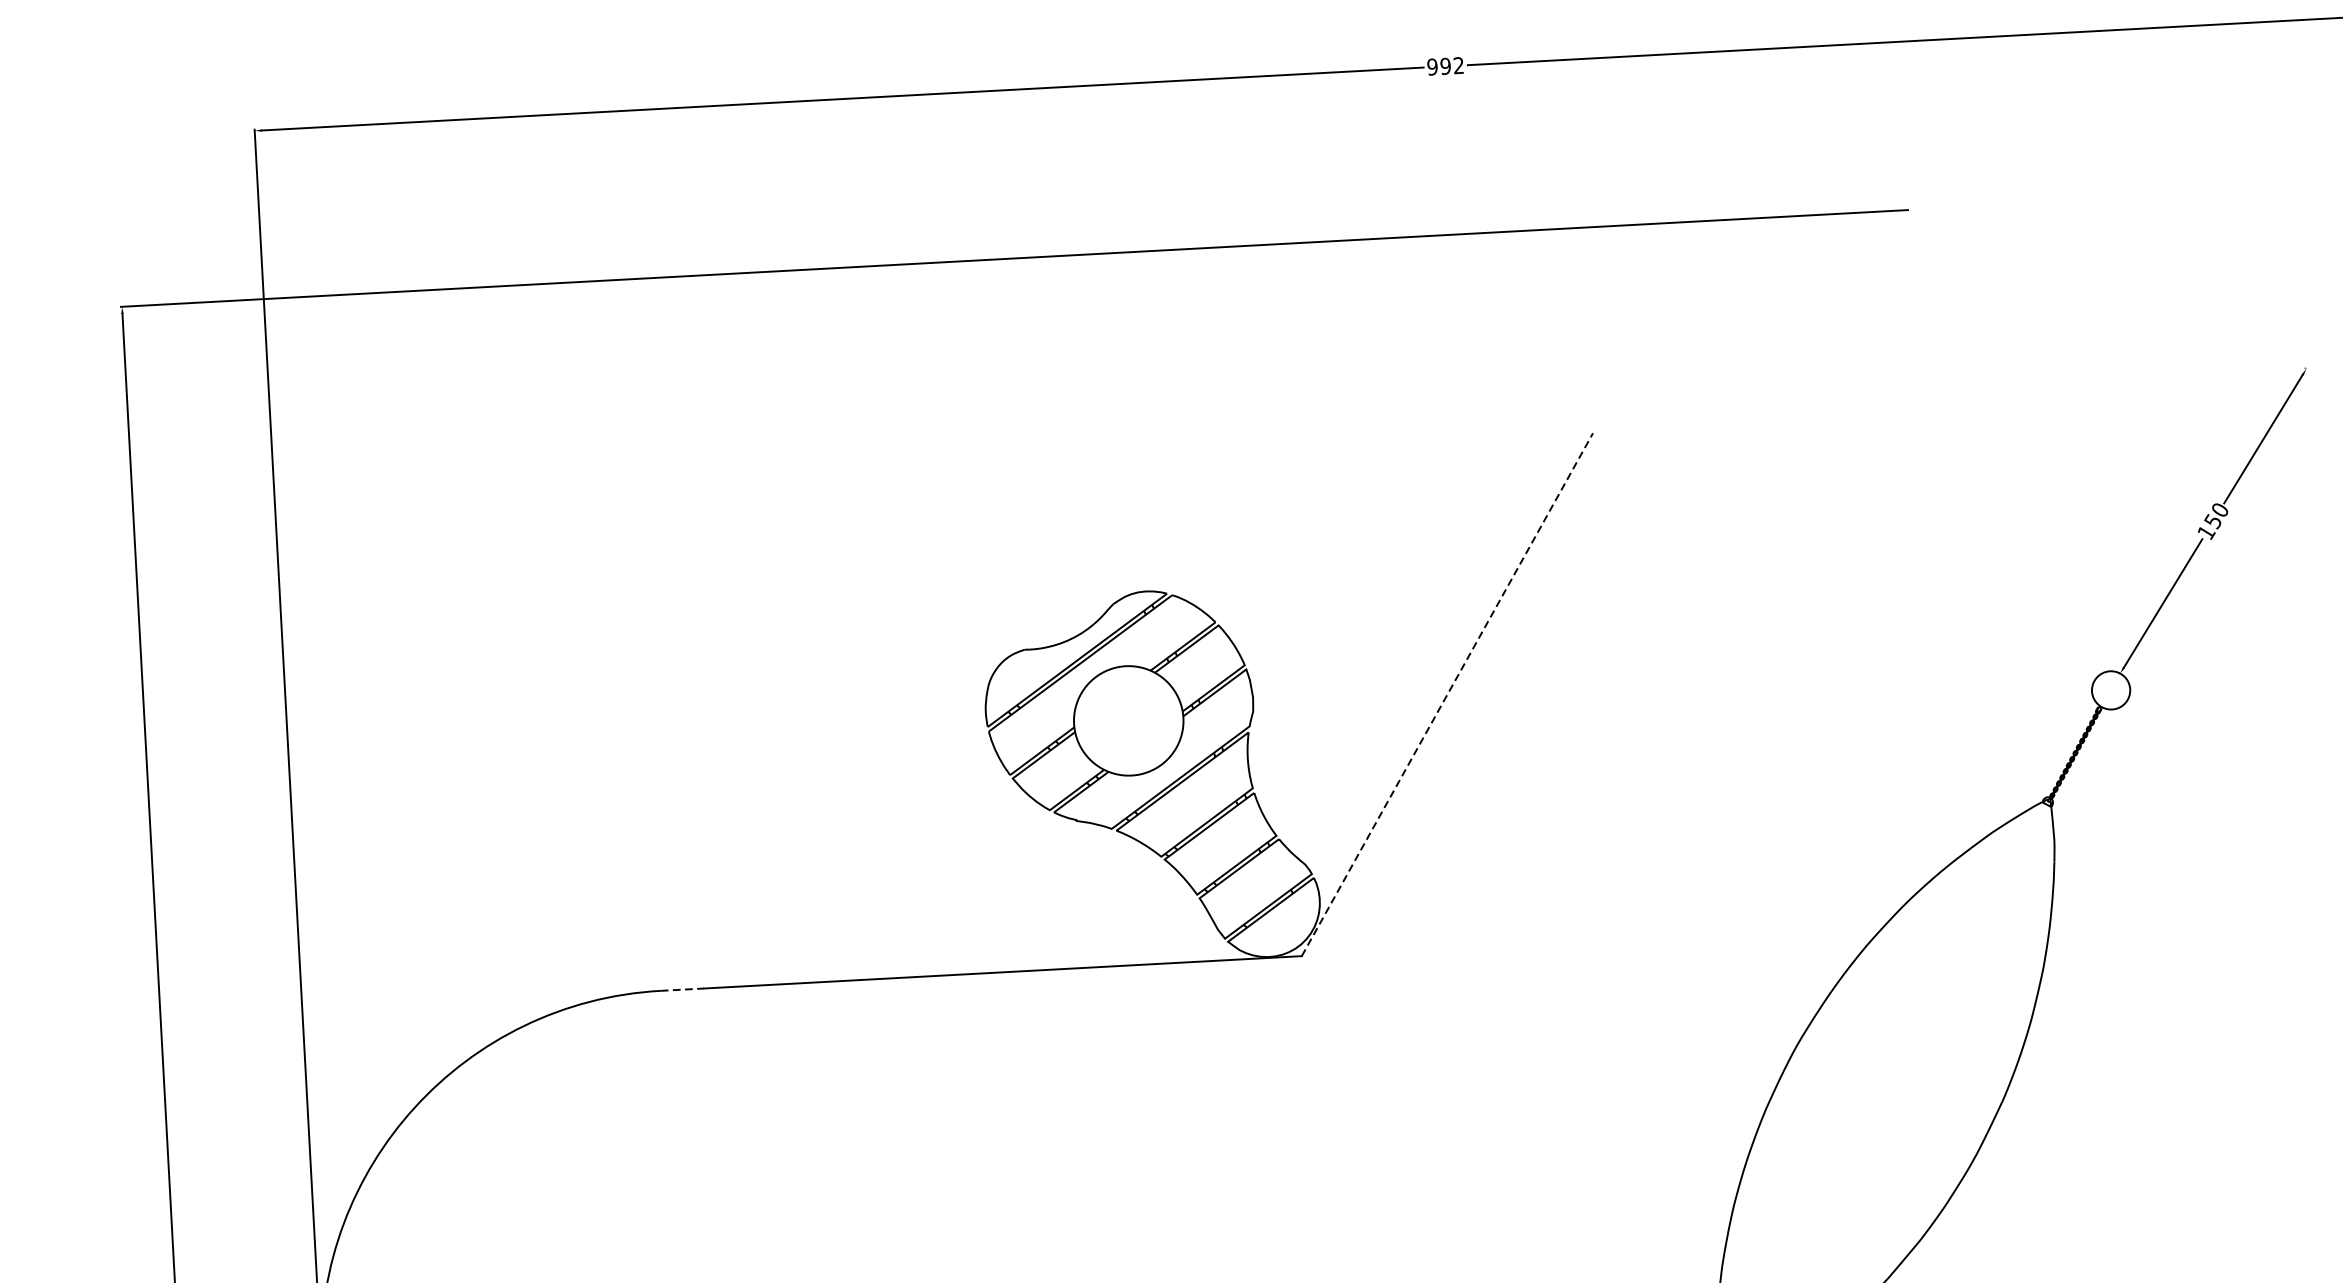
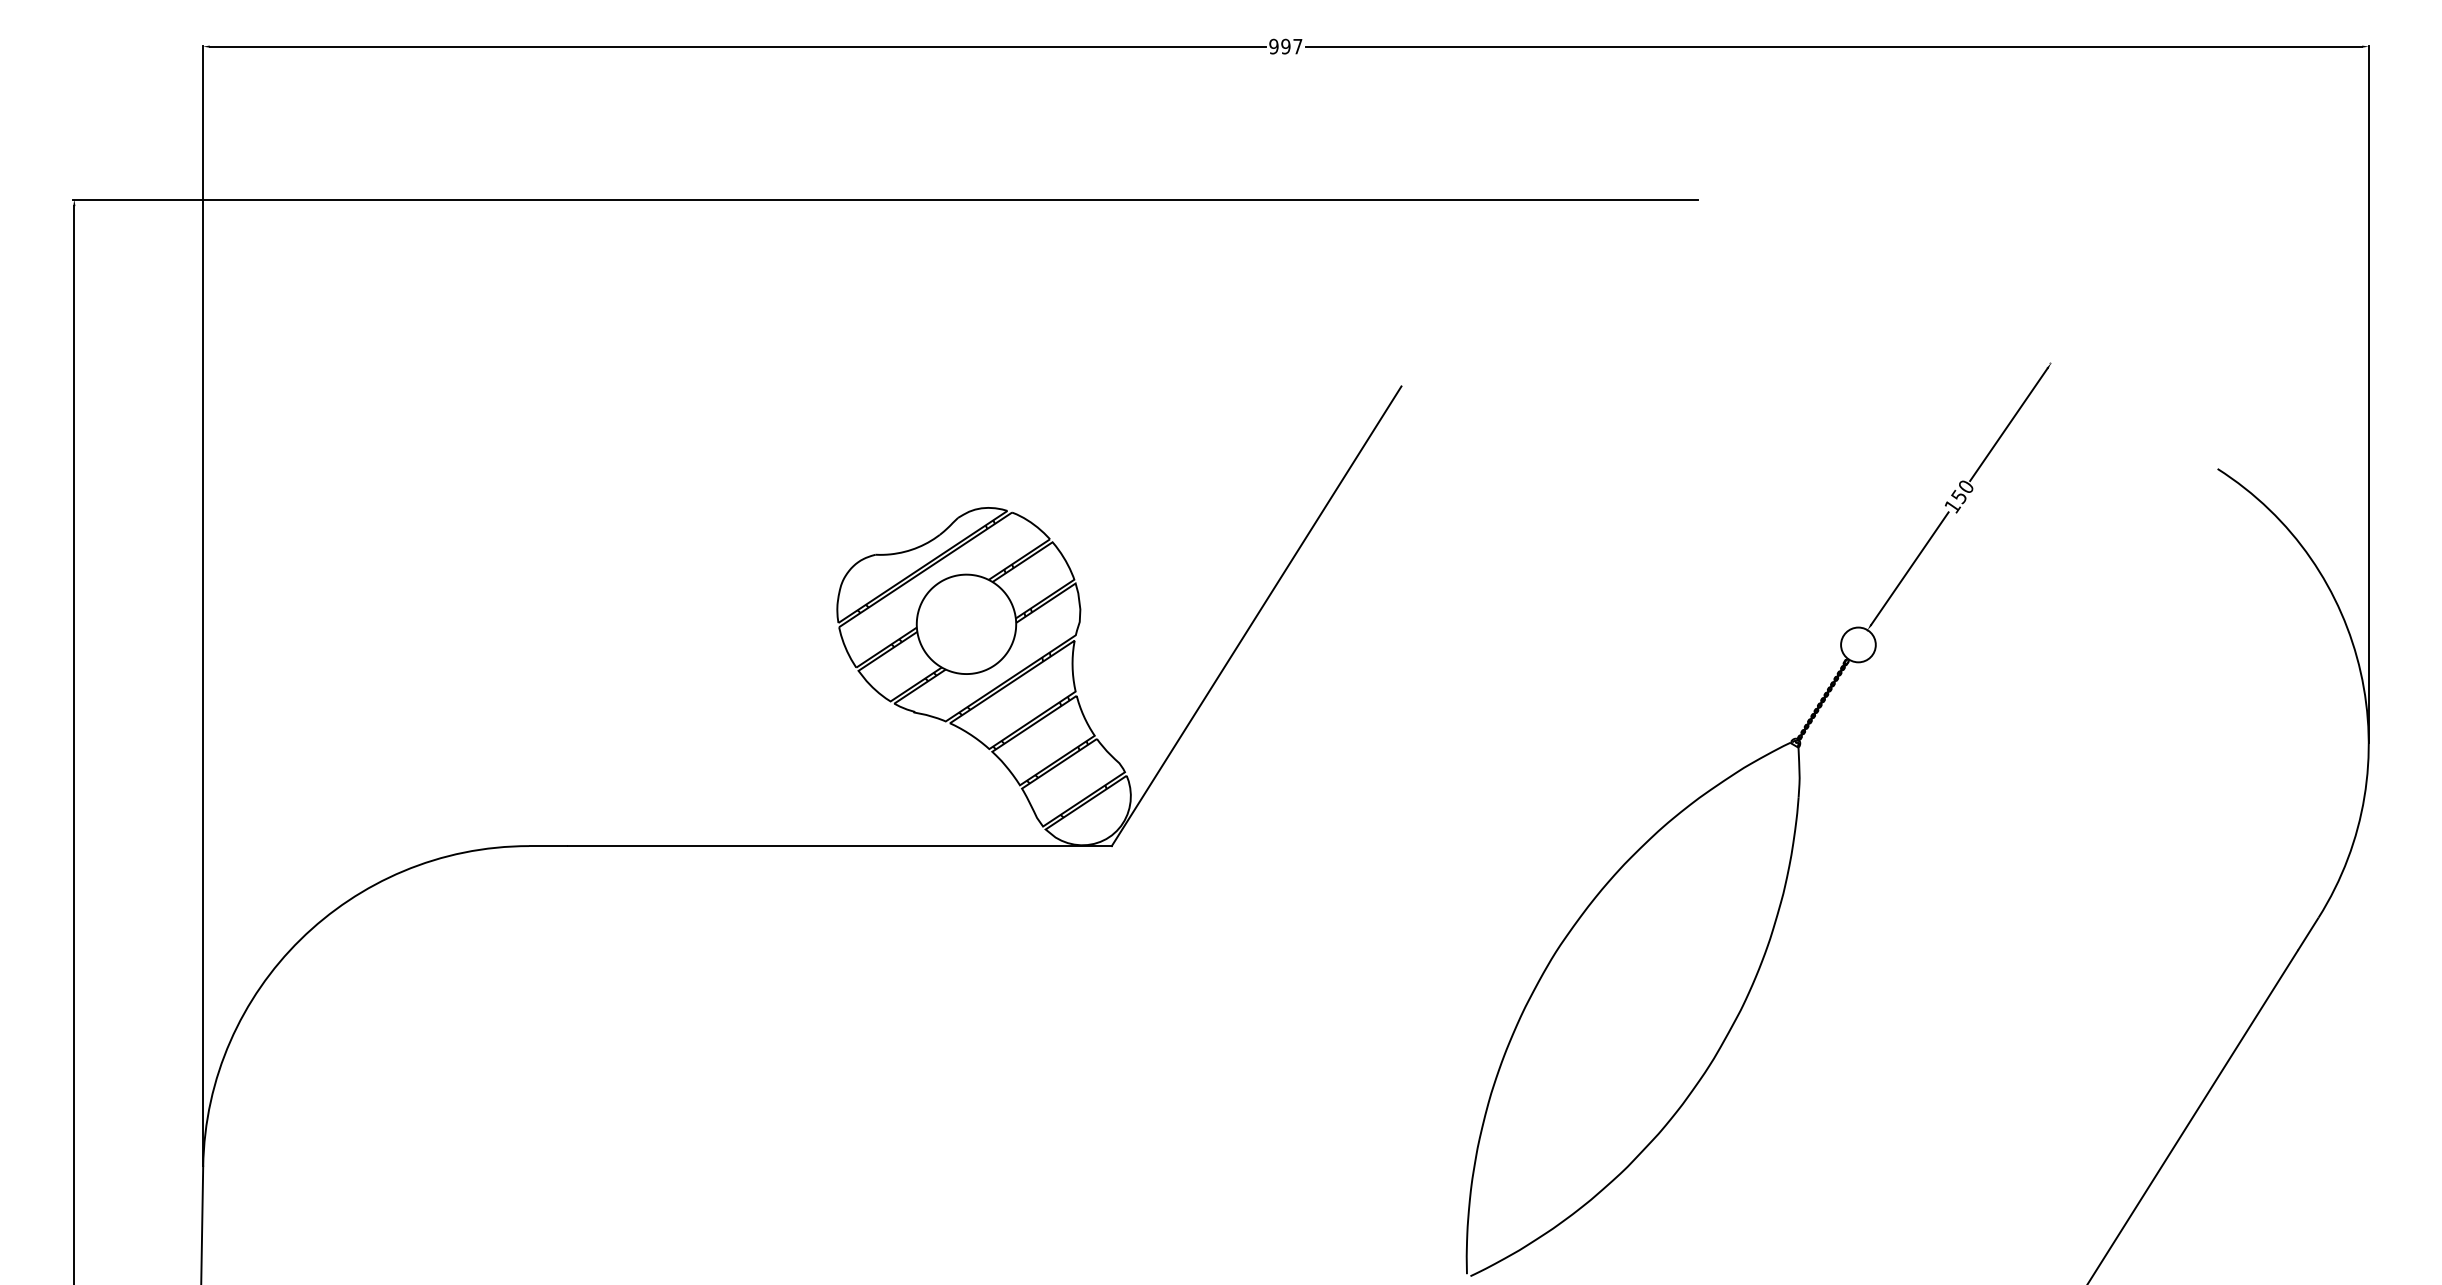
text: (1458, 65) -> (1297, 46), 992 -> 997
line: (1447, 694) -> (1256, 616), dashed -> solid
line: (682, 990) -> (548, 846), dashed -> solid

